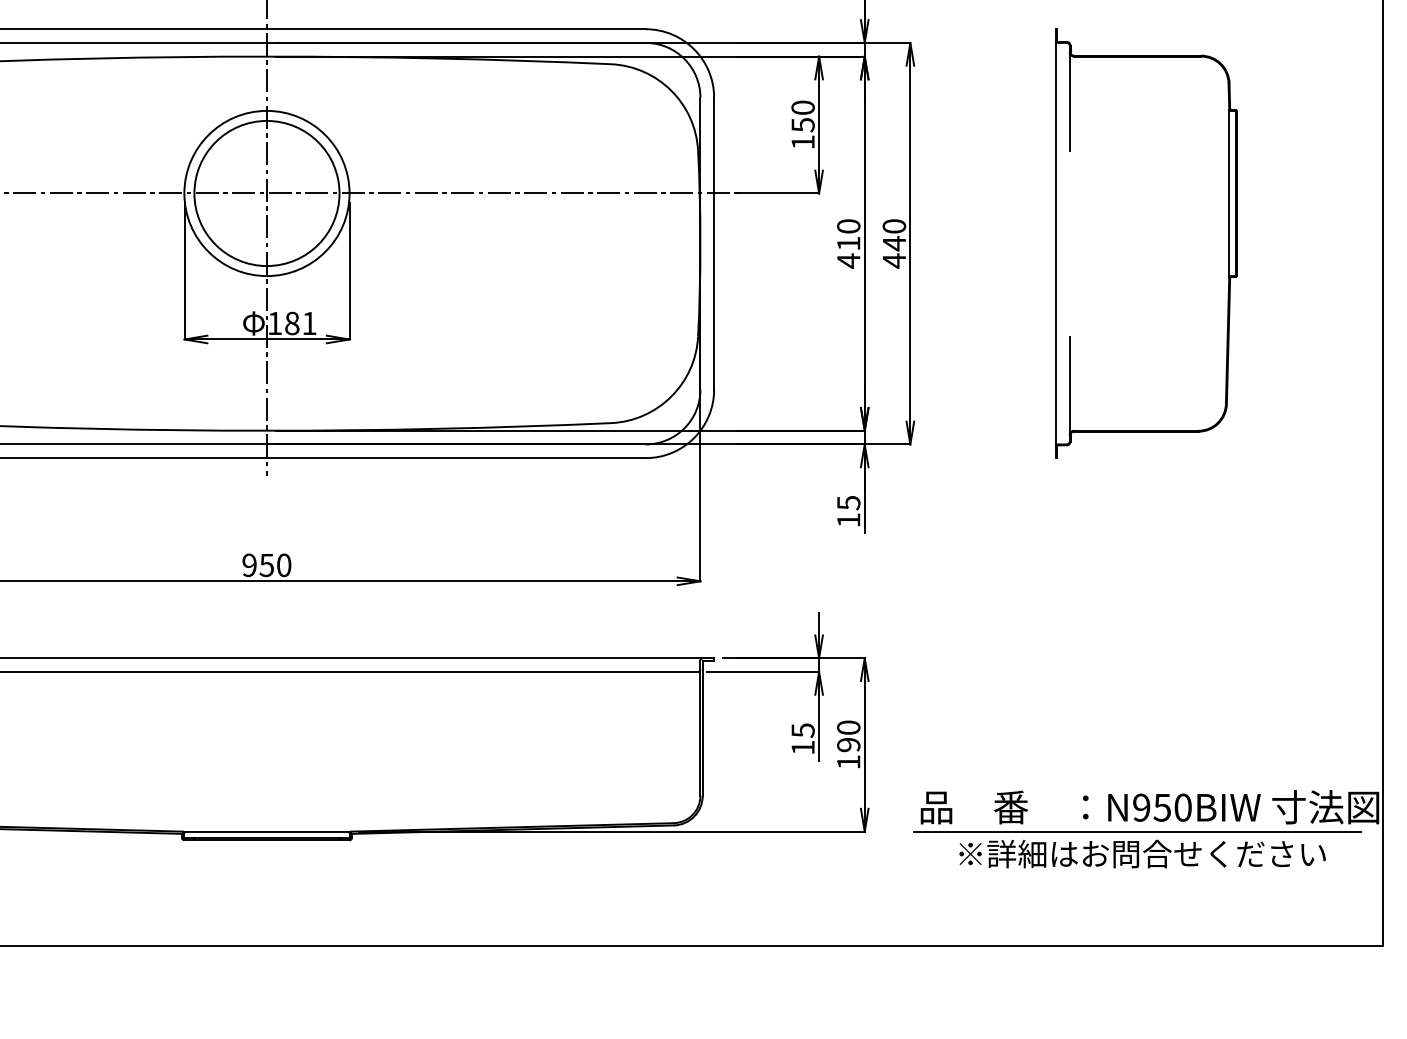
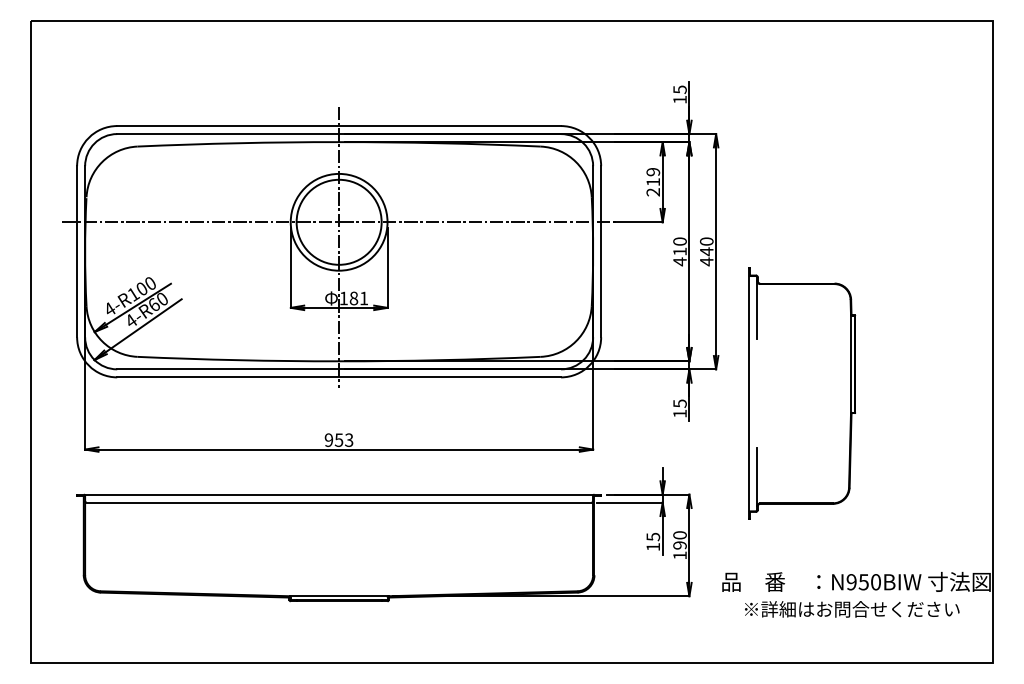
text: (803, 125) -> (653, 182), 150 -> 219
part: (1146, 243) -> (802, 393), moved
text: (284, 564) -> (349, 439), 950 -> 953
line: (1137, 832) -> (849, 596), removed

